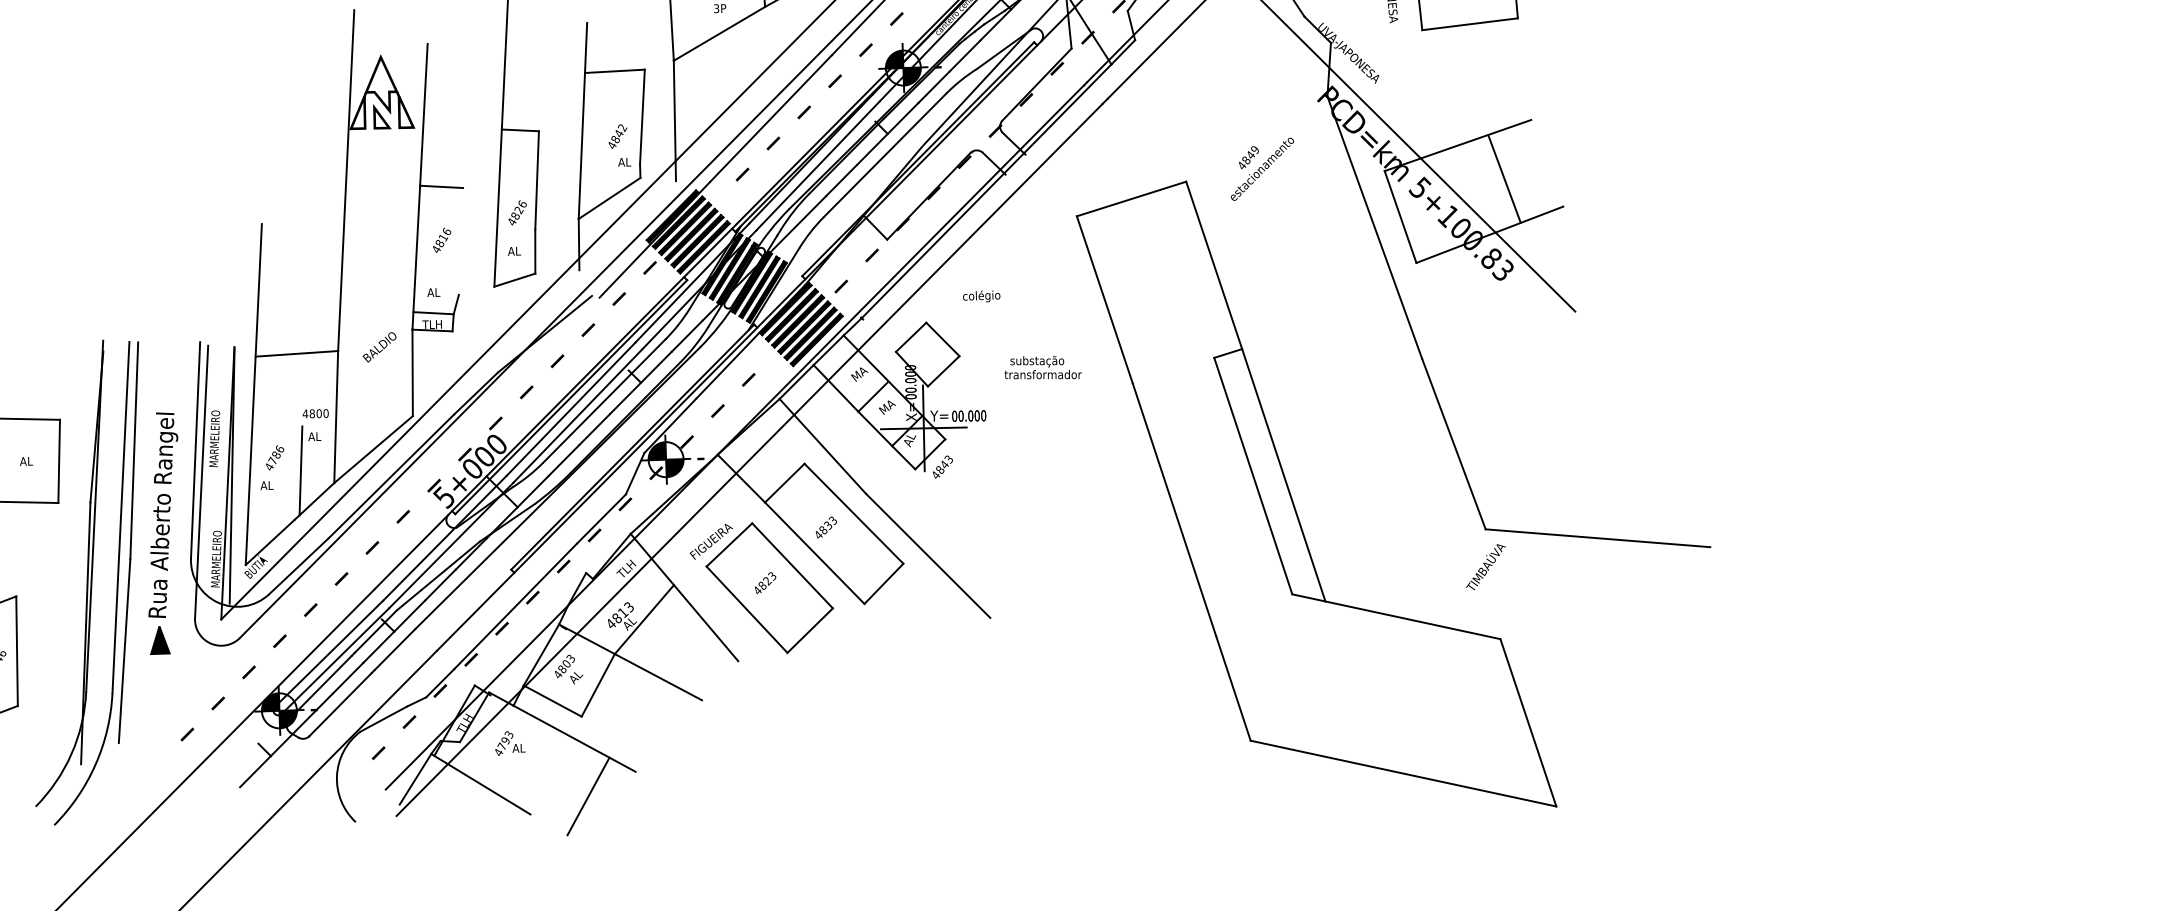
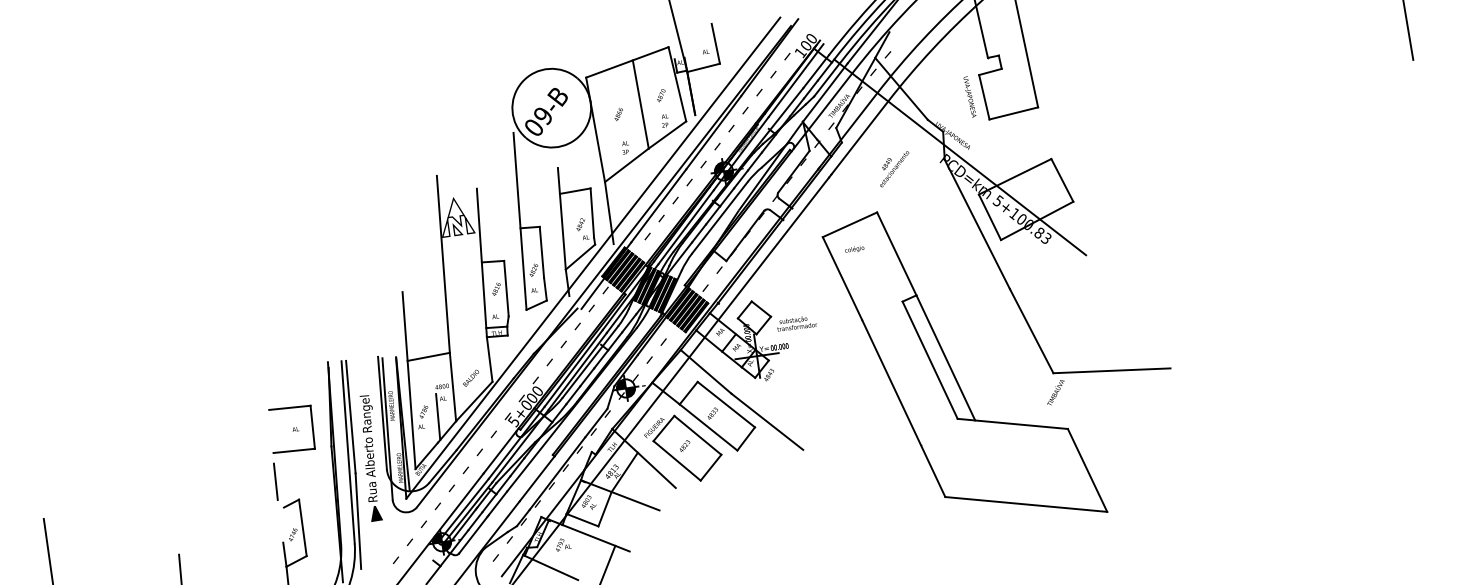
text: (1262, 169) -> (894, 169), moved
line: (1504, 179) -> (1062, 180), moved
line: (461, 241) -> (506, 288), added
text: (981, 296) -> (854, 249), moved
text: (378, 345) -> (470, 377), moved
text: (1044, 367) -> (797, 323), moved

